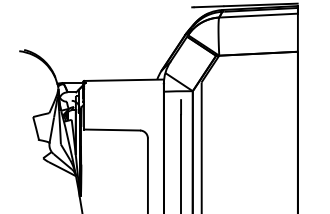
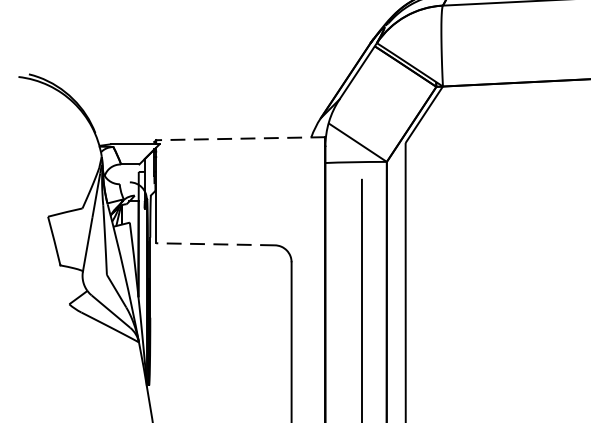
line: (124, 80) -> (241, 139), solid -> dashed
line: (112, 130) -> (216, 245), solid -> dashed

